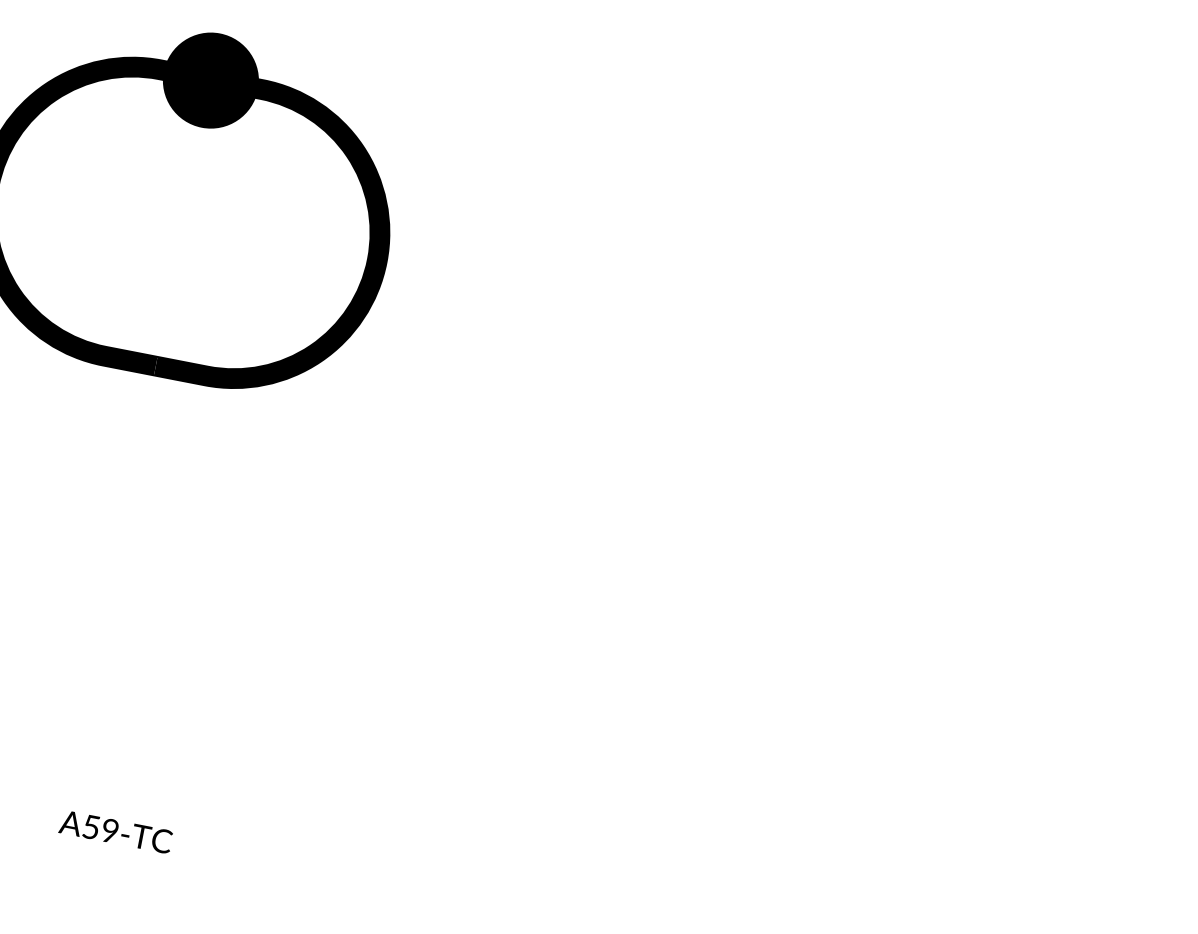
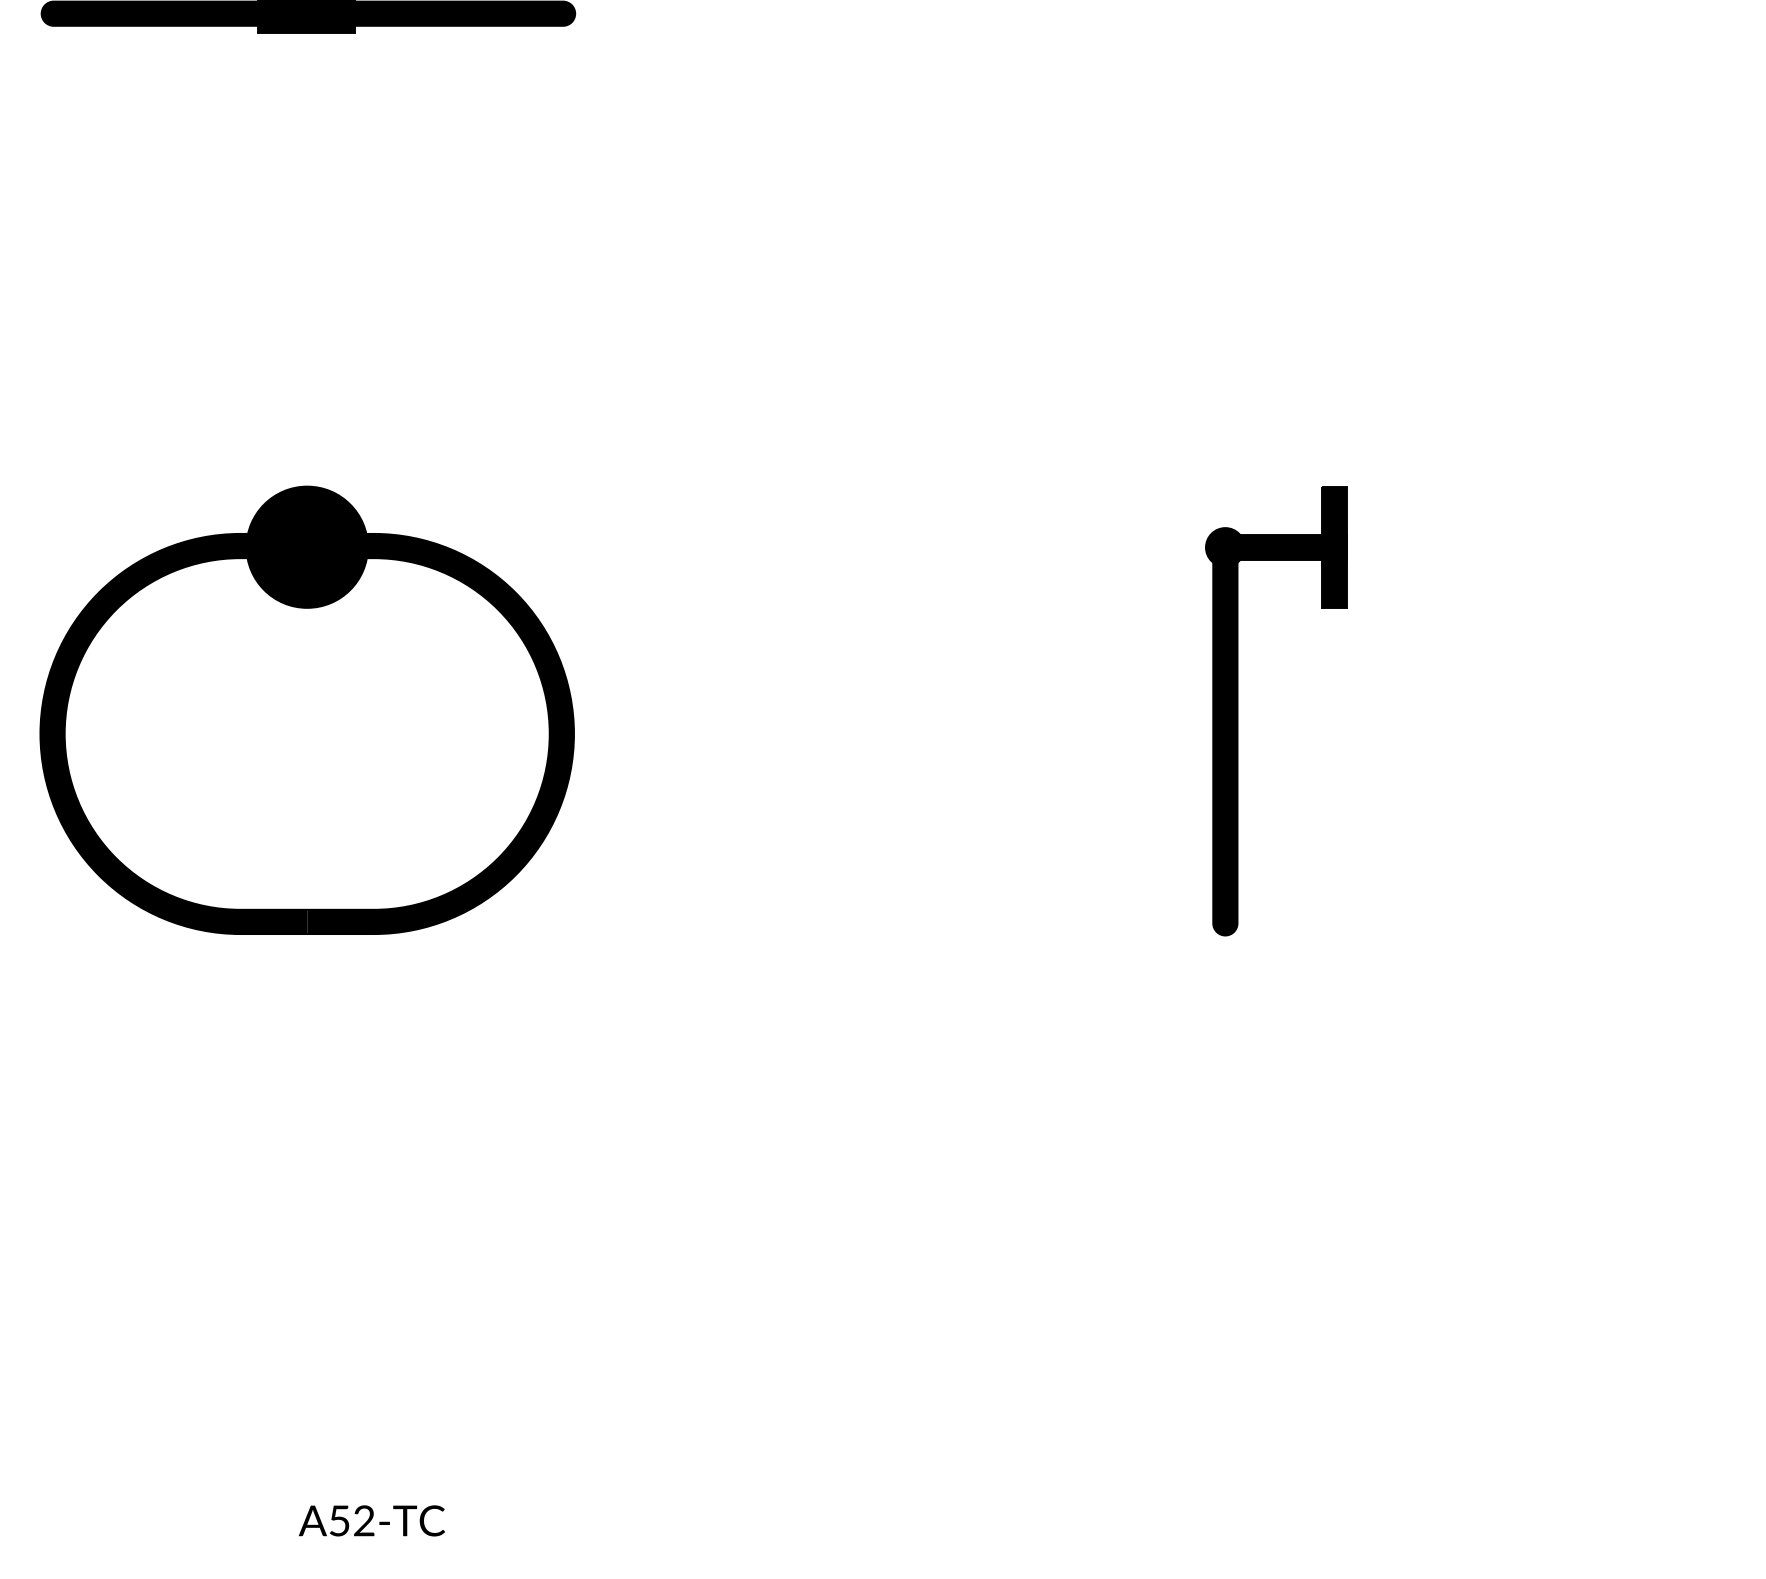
part: (896, 343) -> (1238, 711), added
text: (110, 831) -> (364, 1521), A59-TC -> A52-TC

